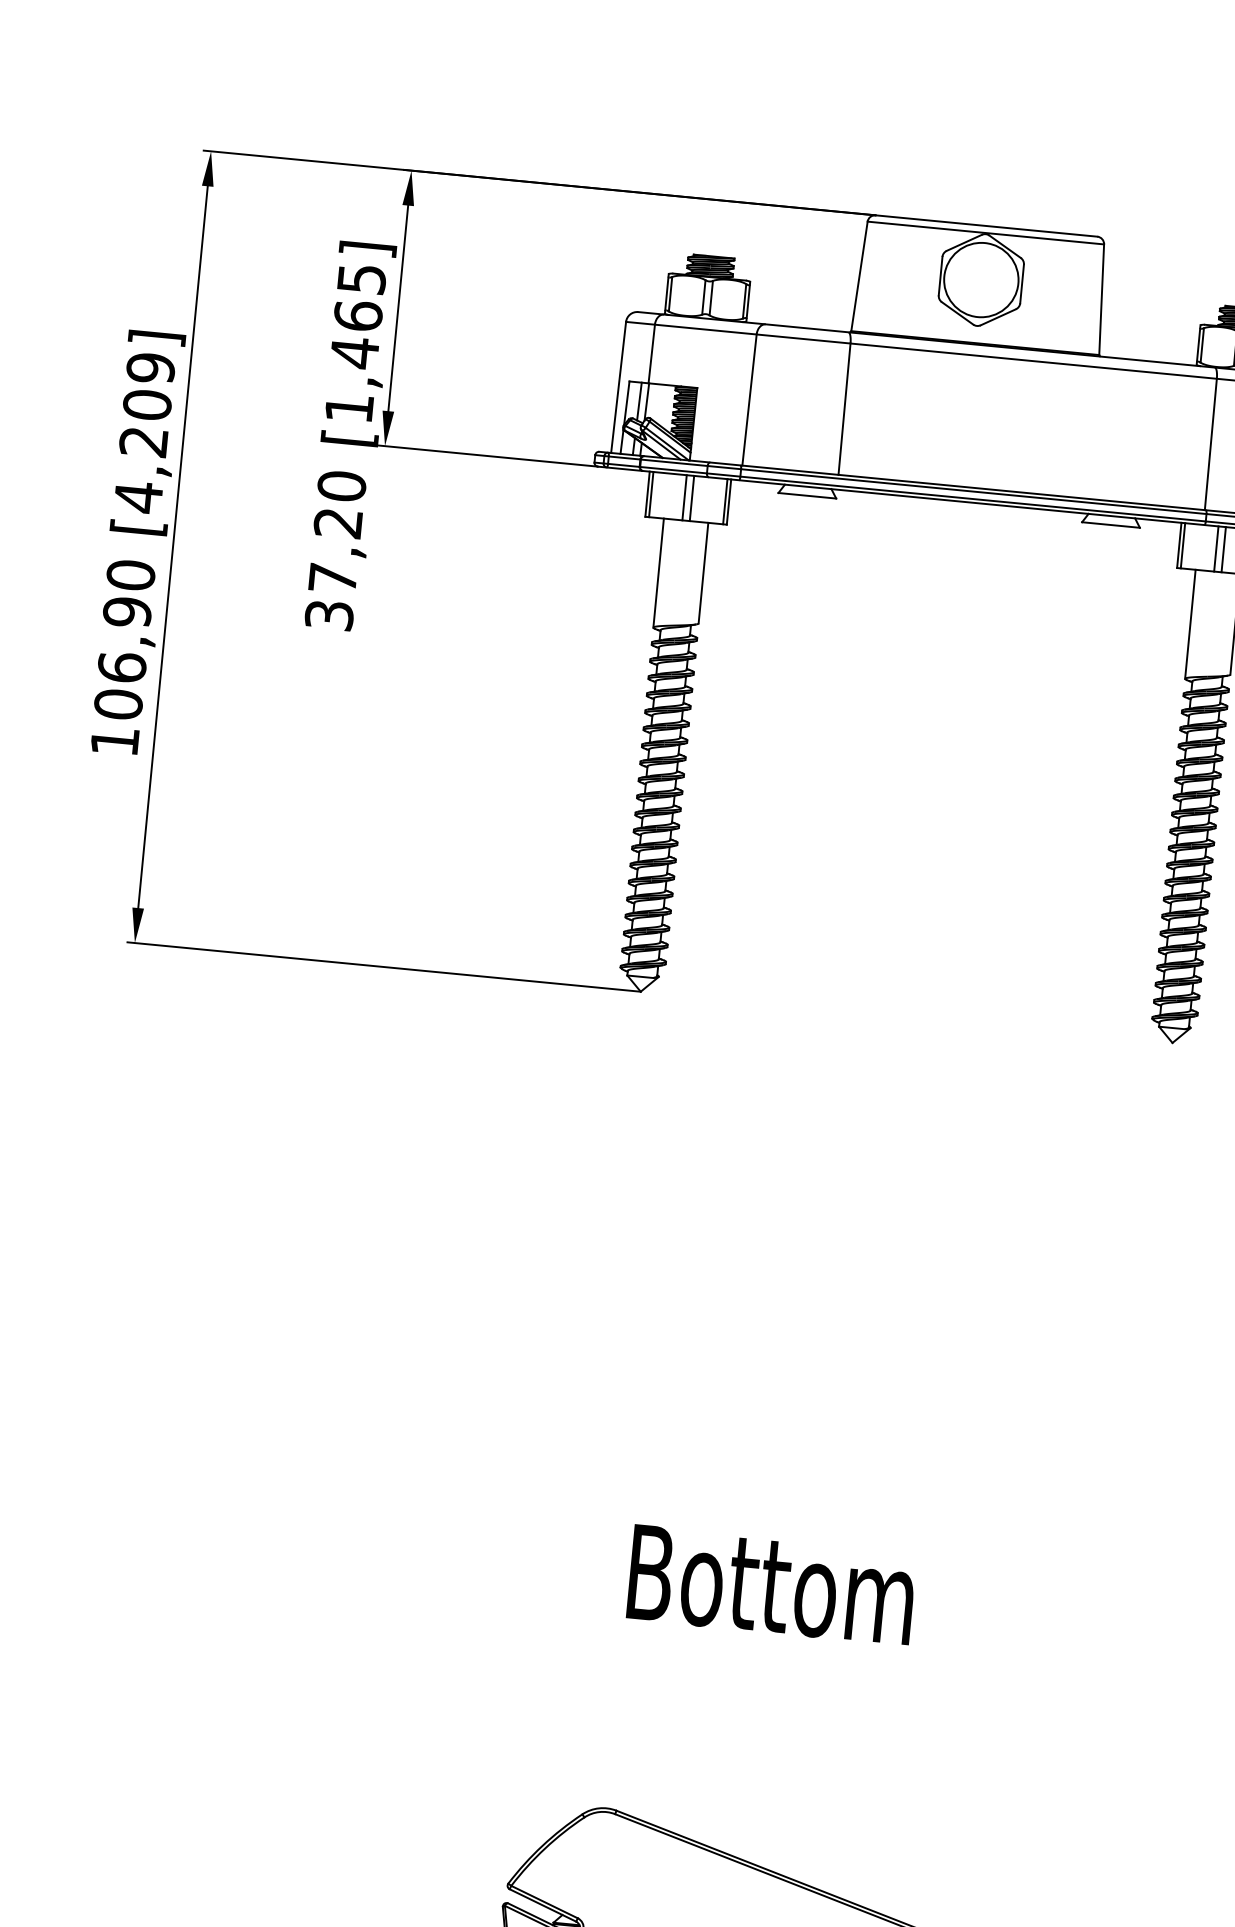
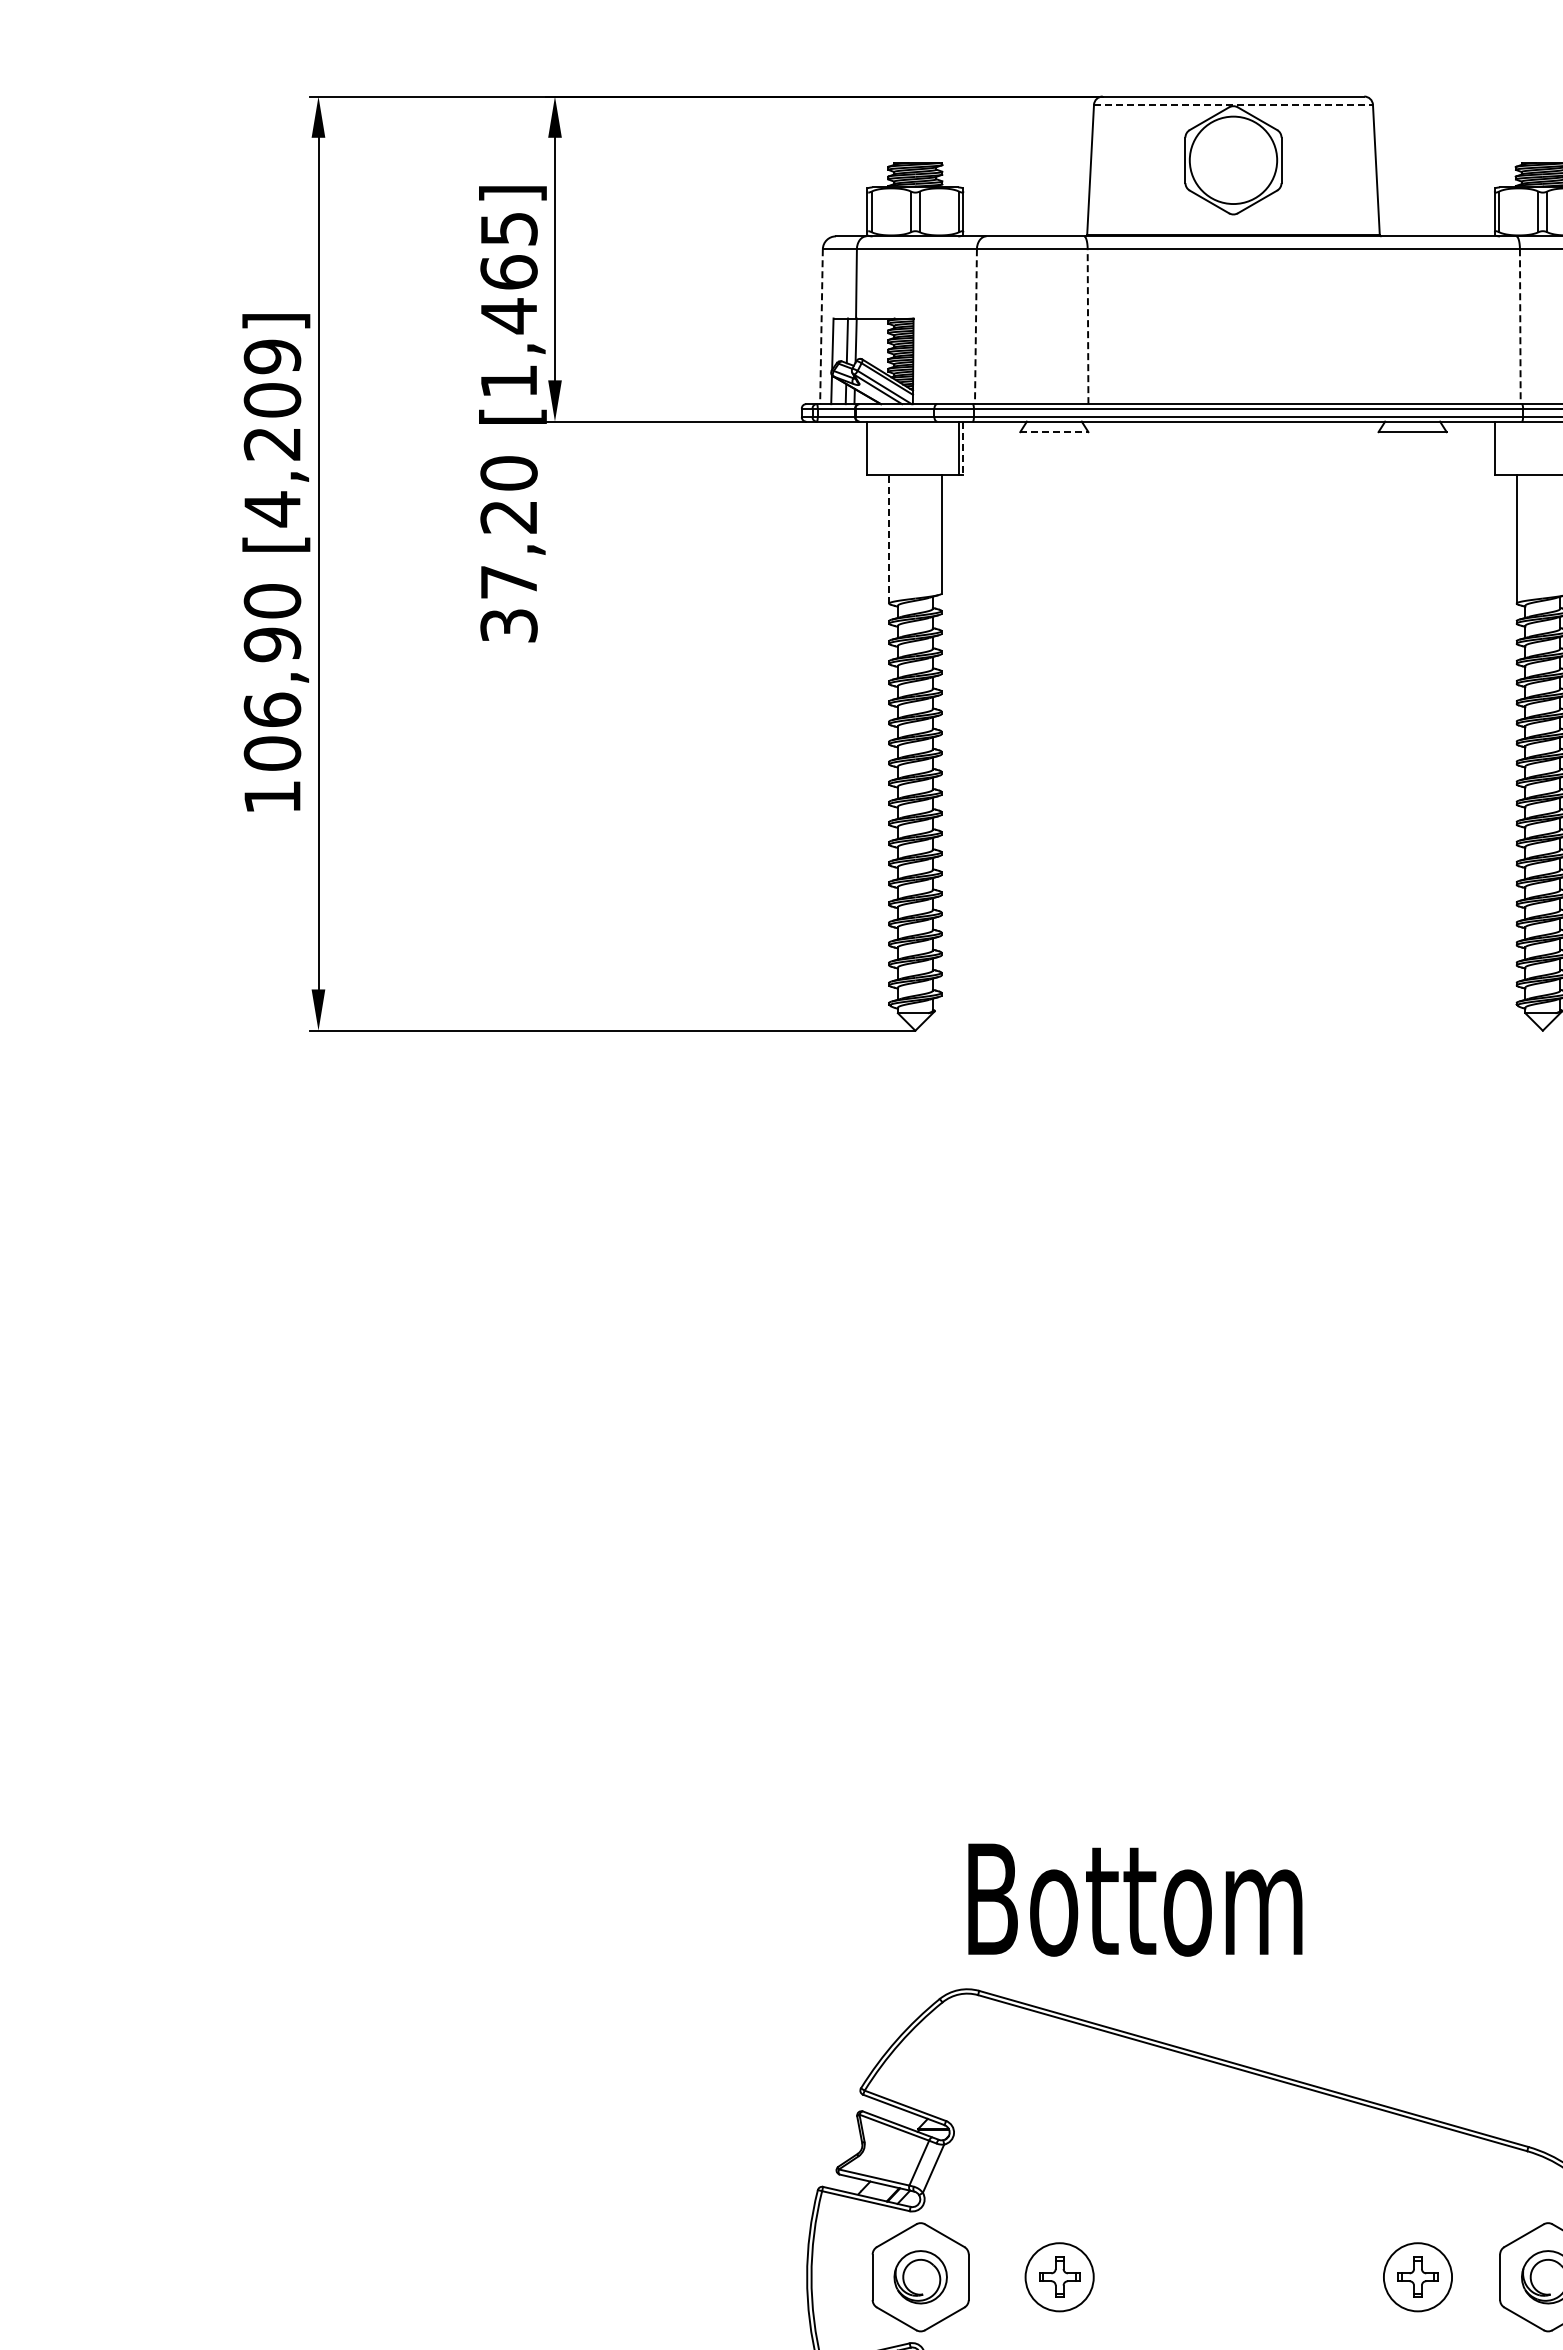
line: (985, 232) -> (1233, 104), solid -> dashed
line: (618, 388) -> (821, 327), solid -> dashed
line: (749, 400) -> (975, 327), solid -> dashed
line: (844, 409) -> (1088, 326), solid -> dashed
line: (1210, 445) -> (1520, 327), solid -> dashed
line: (651, 493) -> (871, 447), removed
line: (807, 496) -> (1054, 432), solid -> dashed
line: (685, 497) -> (911, 447), removed
line: (691, 497) -> (919, 447), removed
line: (729, 502) -> (963, 448), solid -> dashed
line: (1183, 545) -> (1499, 447), removed
line: (1216, 548) -> (1538, 447), removed
line: (1224, 549) -> (1547, 447), removed
line: (658, 572) -> (889, 538), solid -> dashed
text: (771, 1584) -> (1135, 1899), moved

